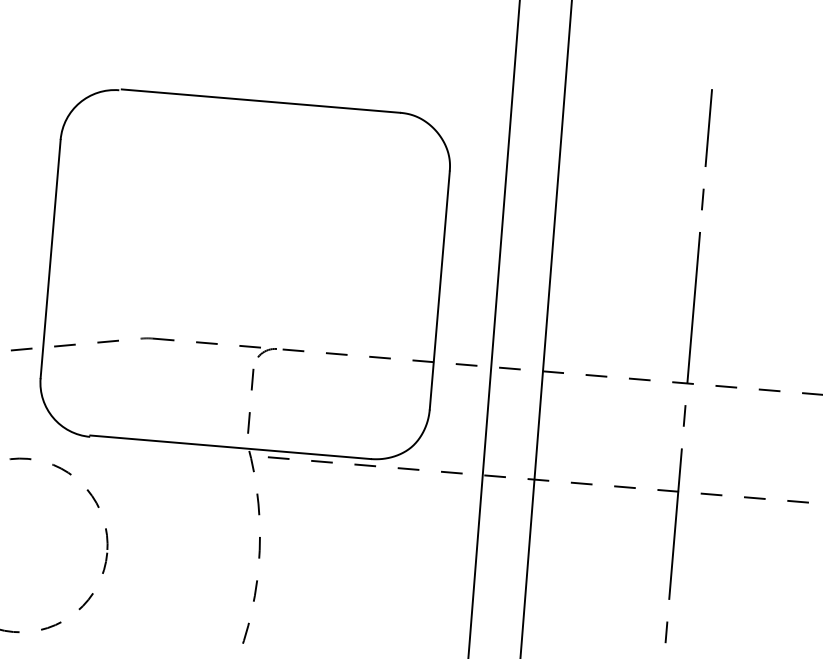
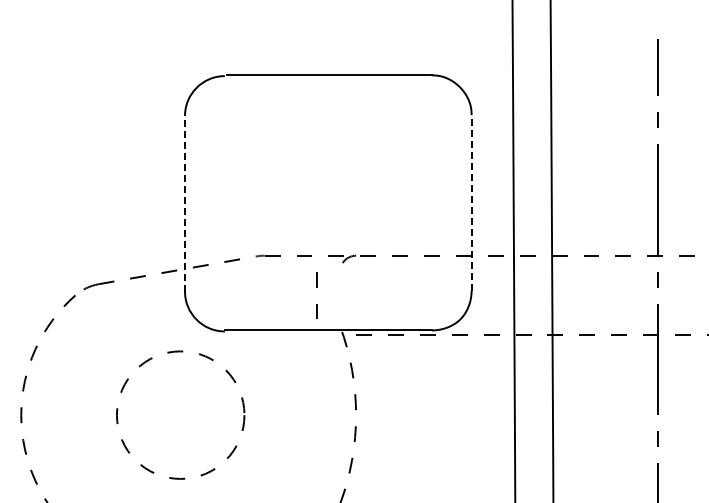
line: (51, 258) -> (185, 203), solid -> dashed
line: (439, 289) -> (471, 202), solid -> dashed
line: (250, 390) -> (316, 287), moved

